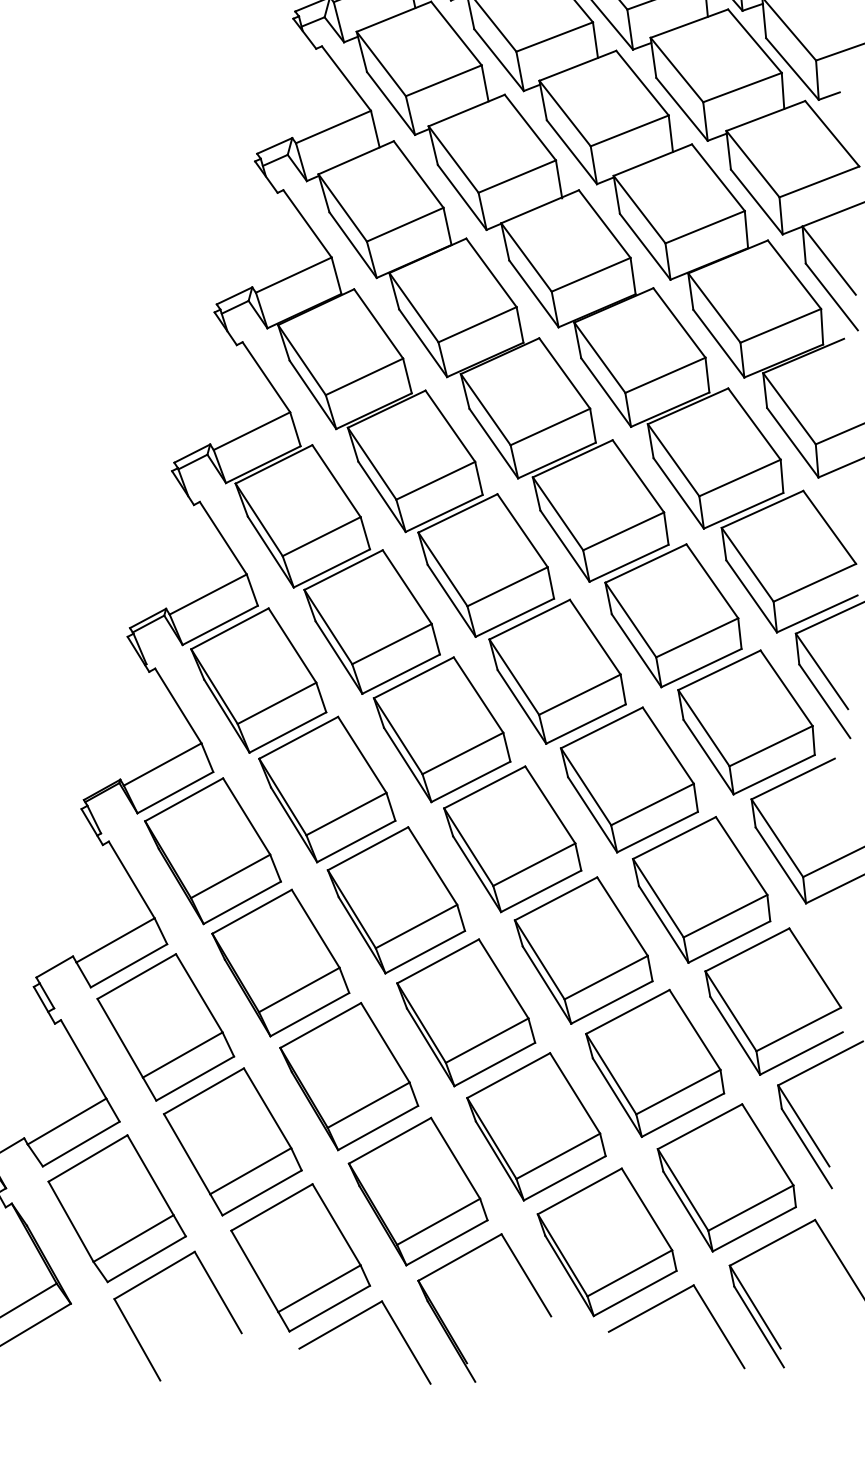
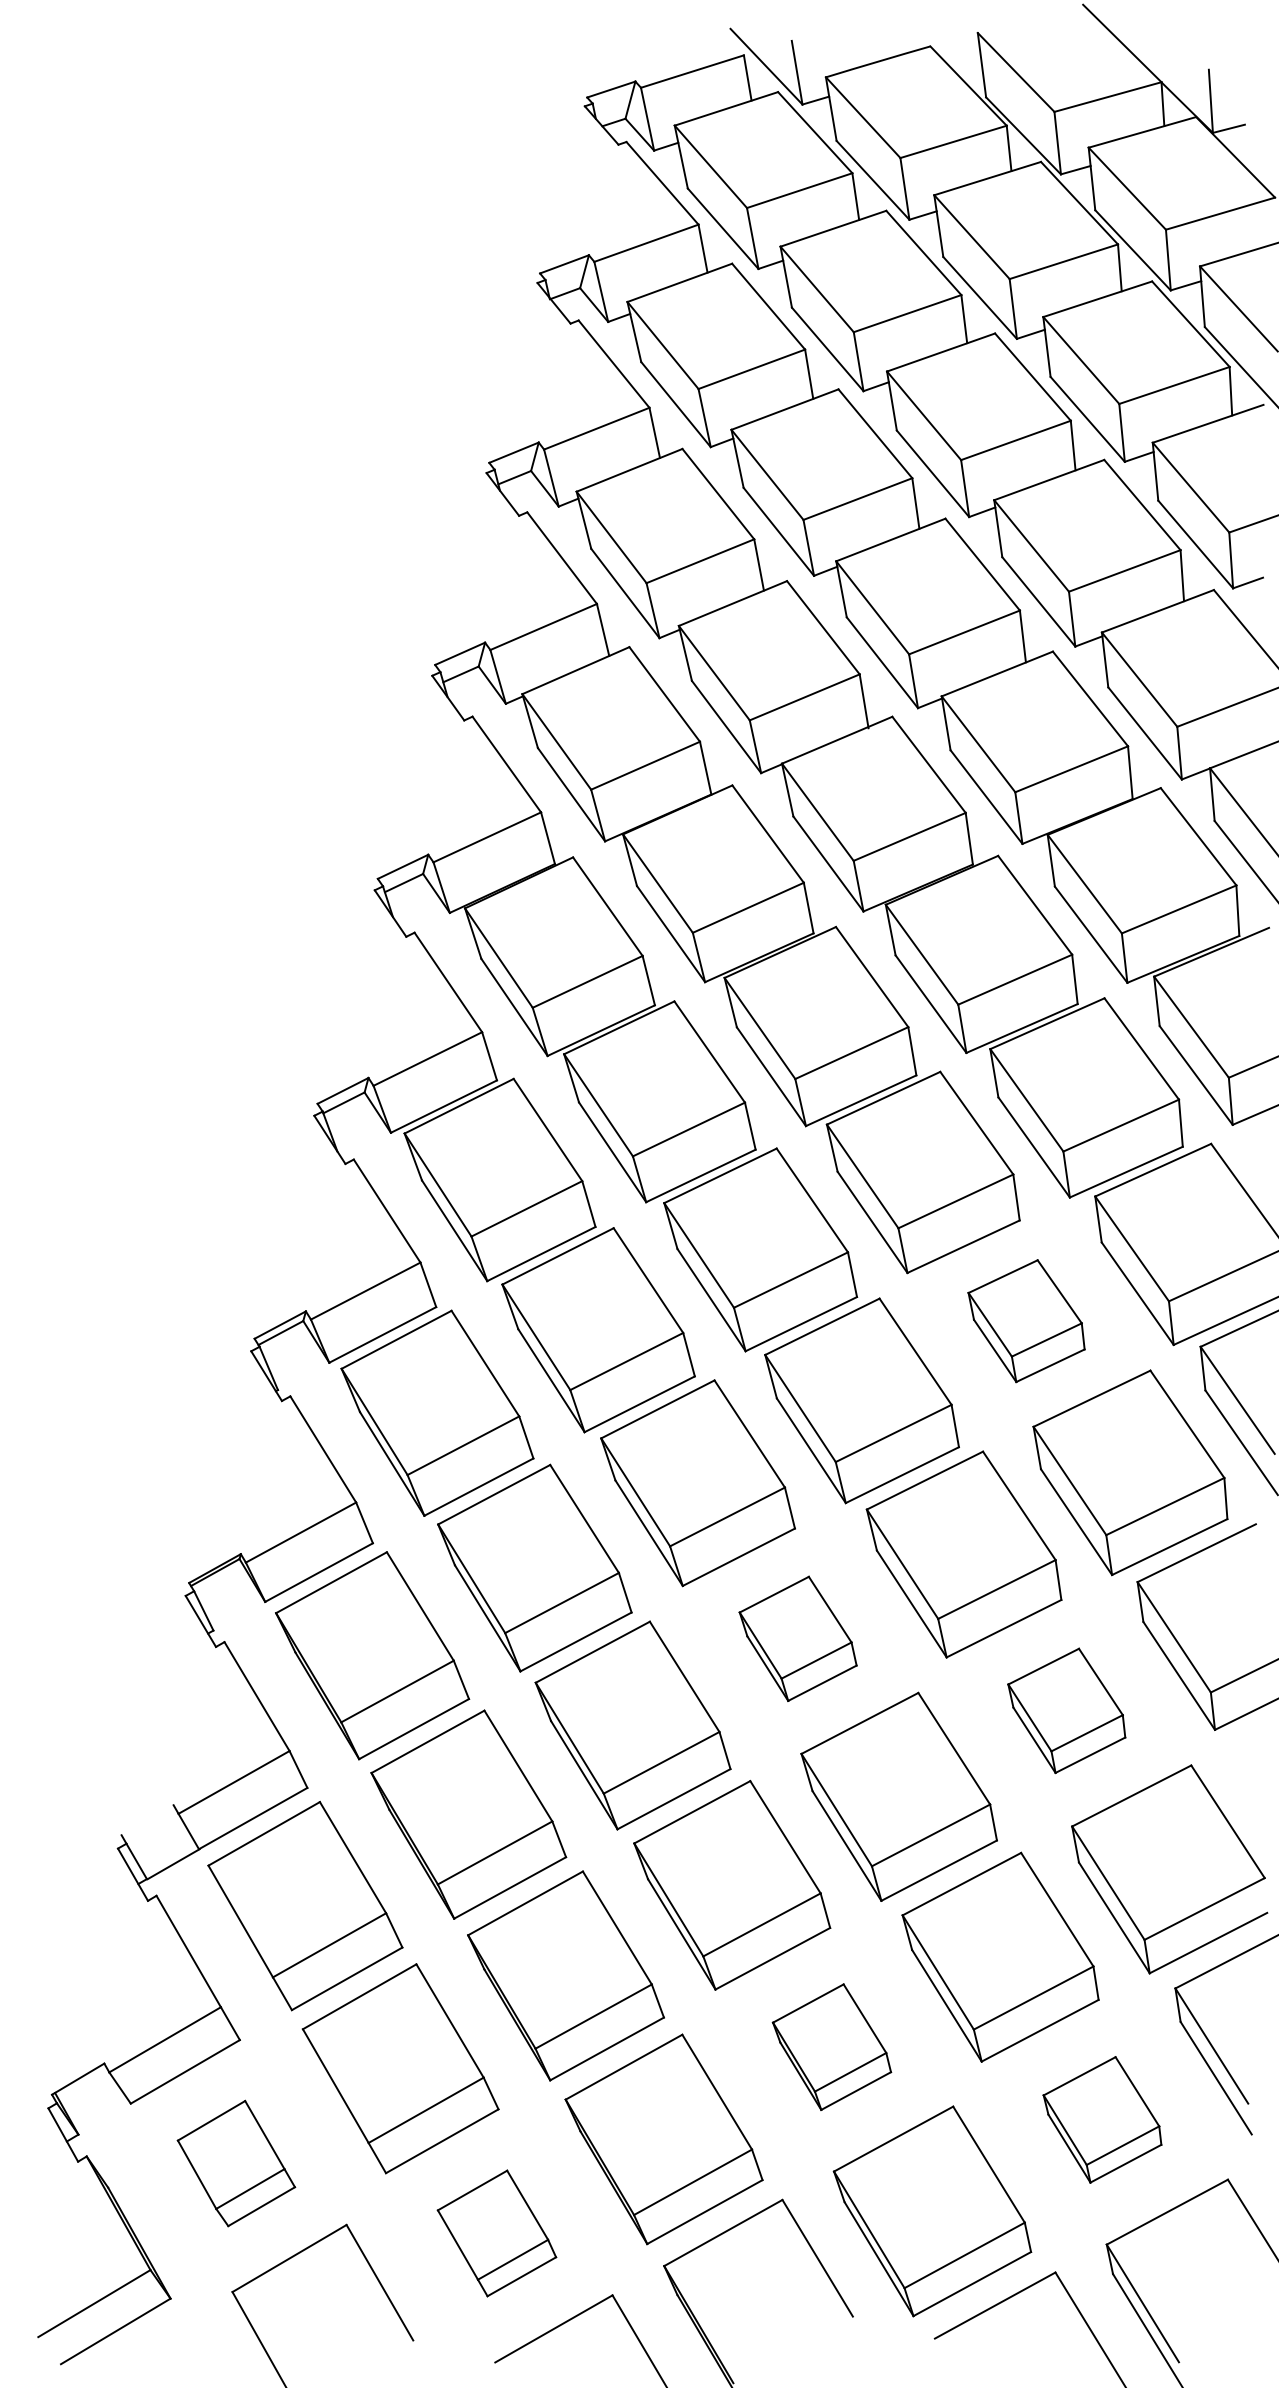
part: (673, 615) -> (1026, 1320), size x0.6
part: (512, 839) -> (797, 1638), size x0.6
part: (701, 889) -> (1066, 1710), size x0.6
line: (54, 967) -> (173, 1864), moved
part: (536, 1126) -> (831, 2046), size x0.6
part: (726, 1177) -> (1102, 2119), size x0.6
part: (117, 1208) -> (236, 2163), size x0.6
part: (300, 1257) -> (496, 2233), size x0.6

